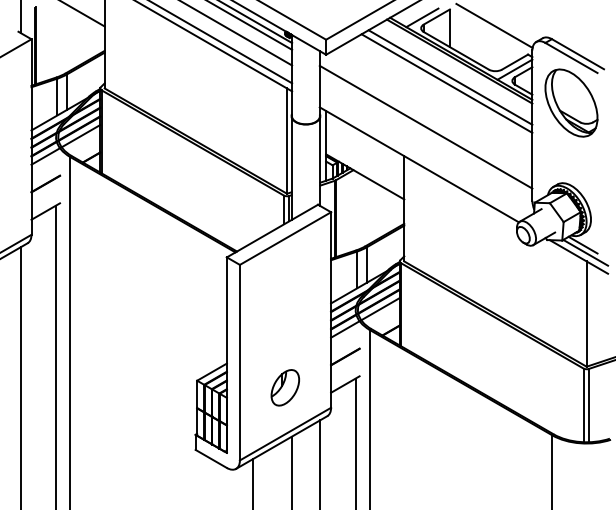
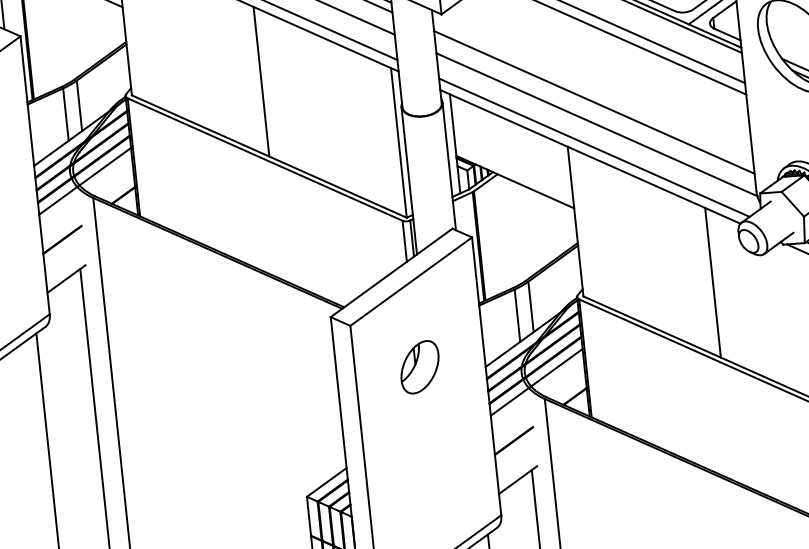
line: (195, 88) -> (260, 81), added
line: (425, 142) -> (595, 124), added
line: (422, 158) -> (593, 147), added
line: (495, 261) -> (713, 282), added
part: (284, 387) -> (418, 366), moved

